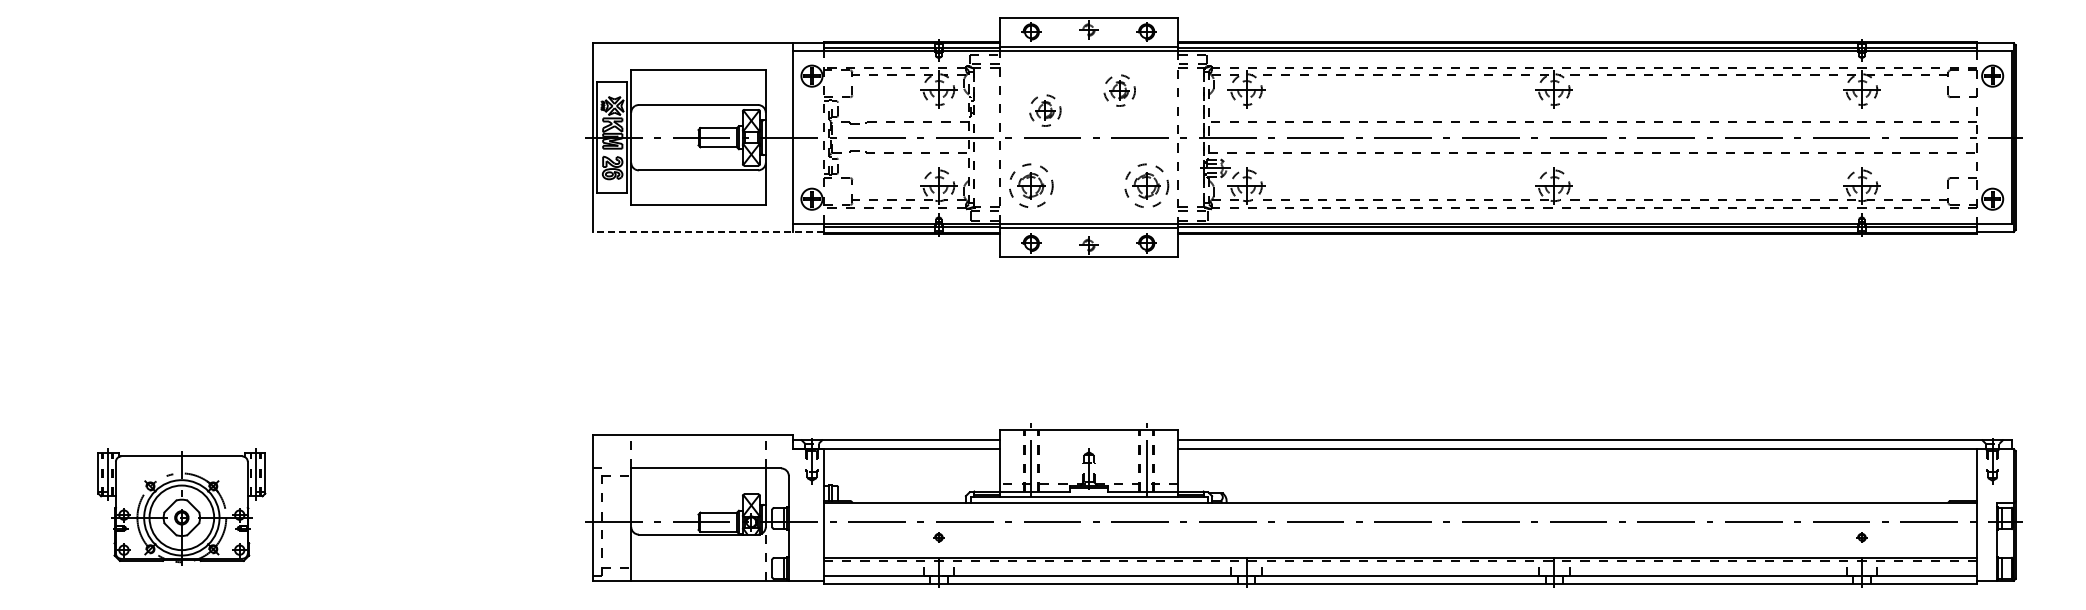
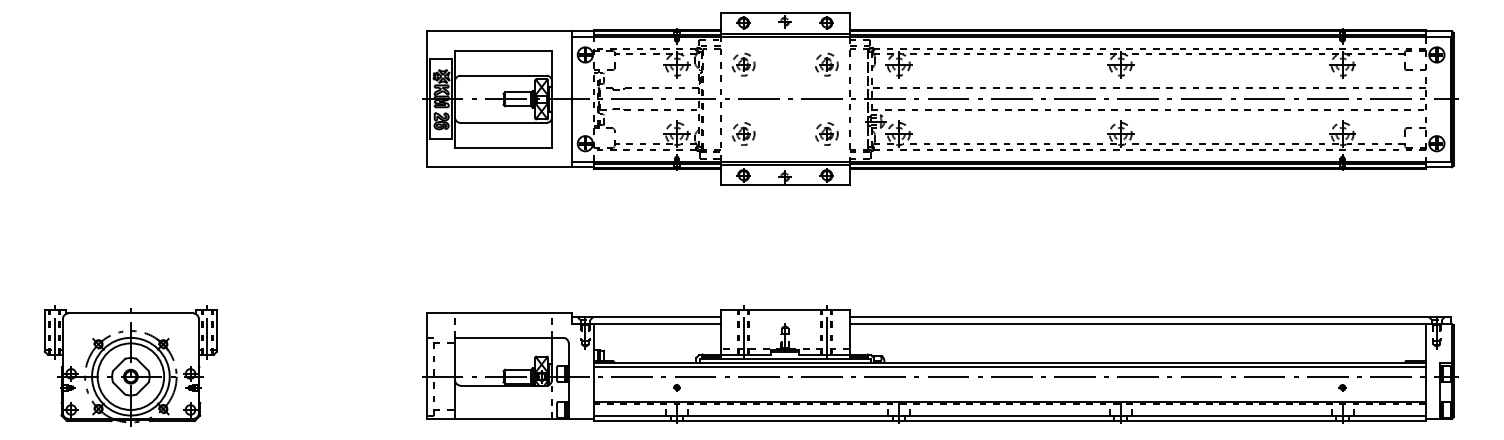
part: (1119, 90) -> (826, 64), moved
part: (1045, 110) -> (743, 64), moved
part: (1031, 185) -> (743, 133), size x0.71
part: (1146, 185) -> (826, 133), size x0.71
line: (707, 231) -> (510, 166), dashed -> solid
part: (181, 507) -> (130, 366), size x1.43
line: (1400, 508) -> (1009, 366), added

